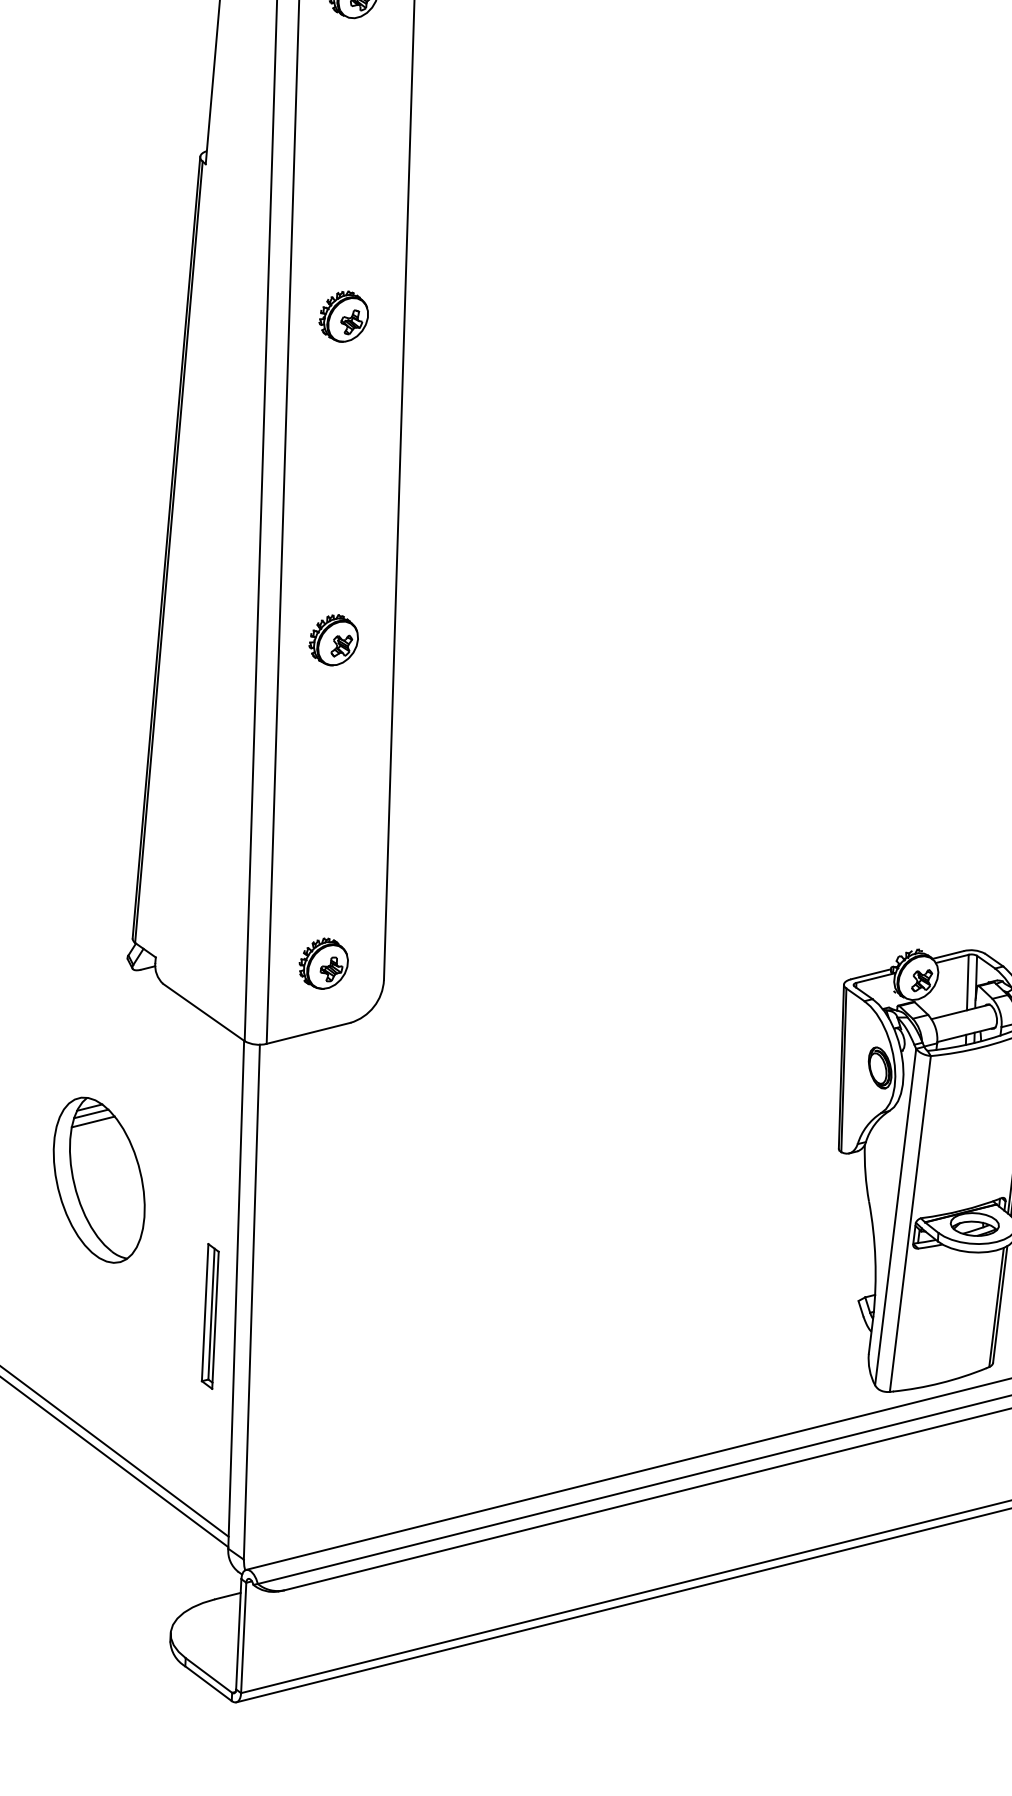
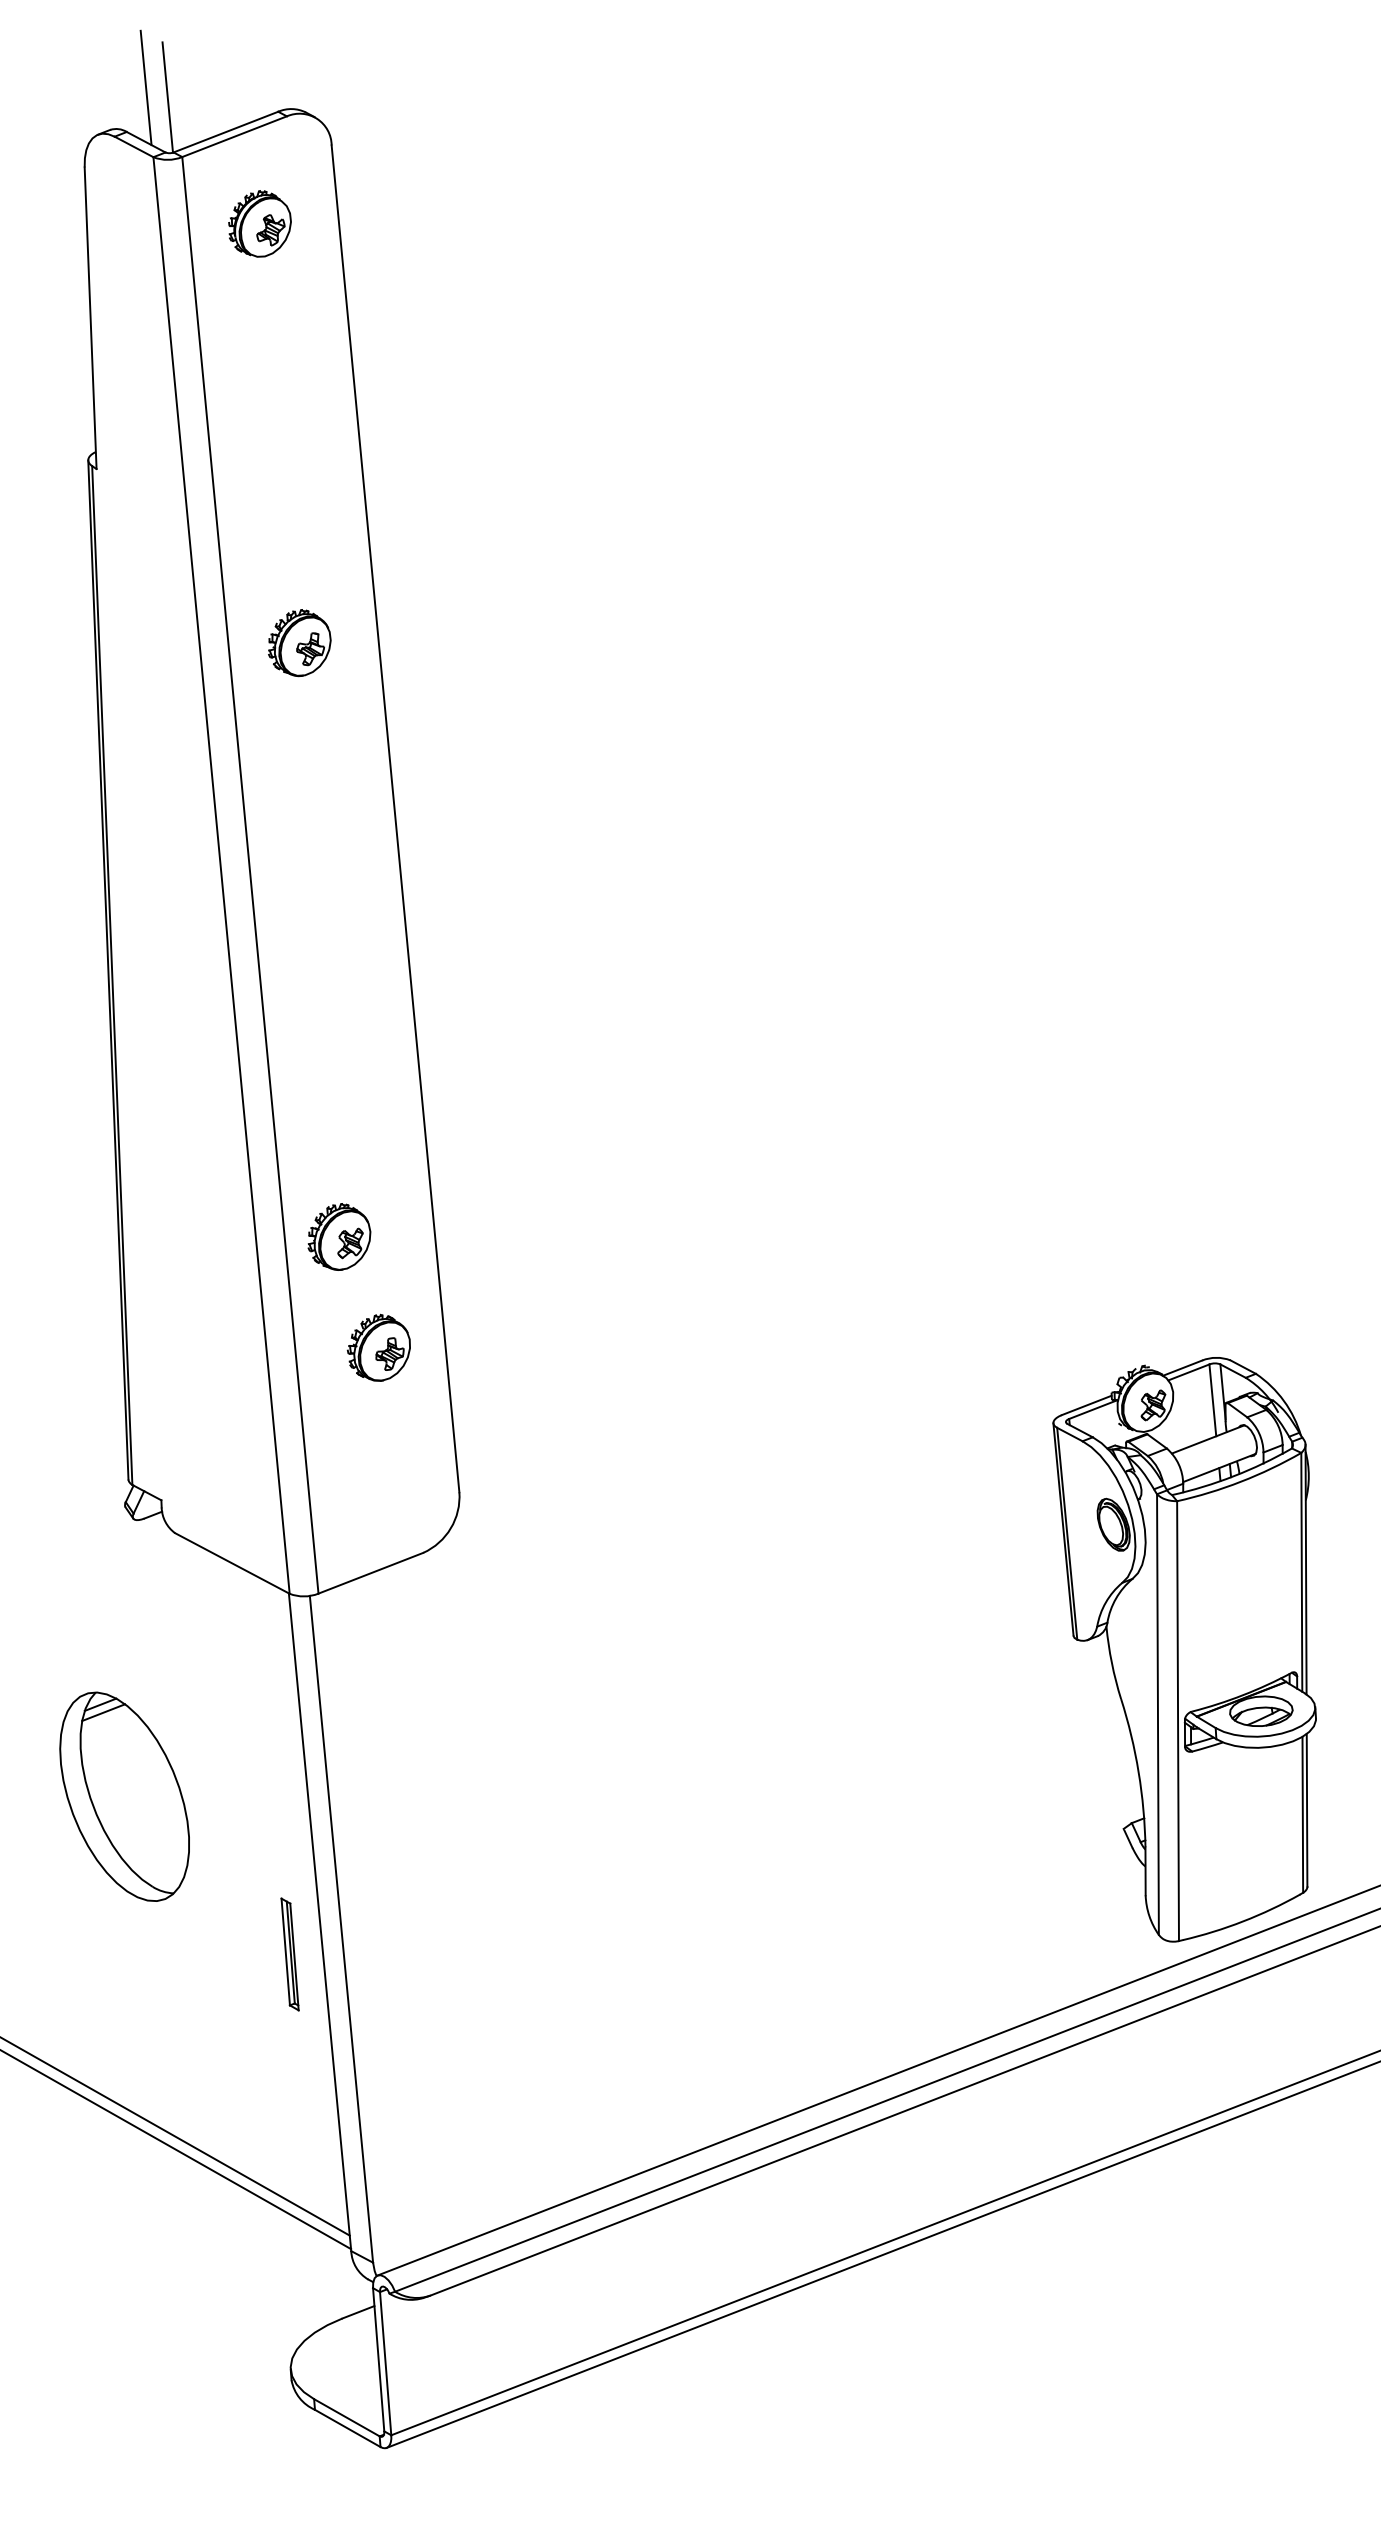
part: (334, 639) -> (339, 1236), moved
part: (323, 963) -> (378, 1347), moved
line: (93, 1121) -> (107, 1722), removed
part: (209, 1316) -> (289, 1954), size x0.6

